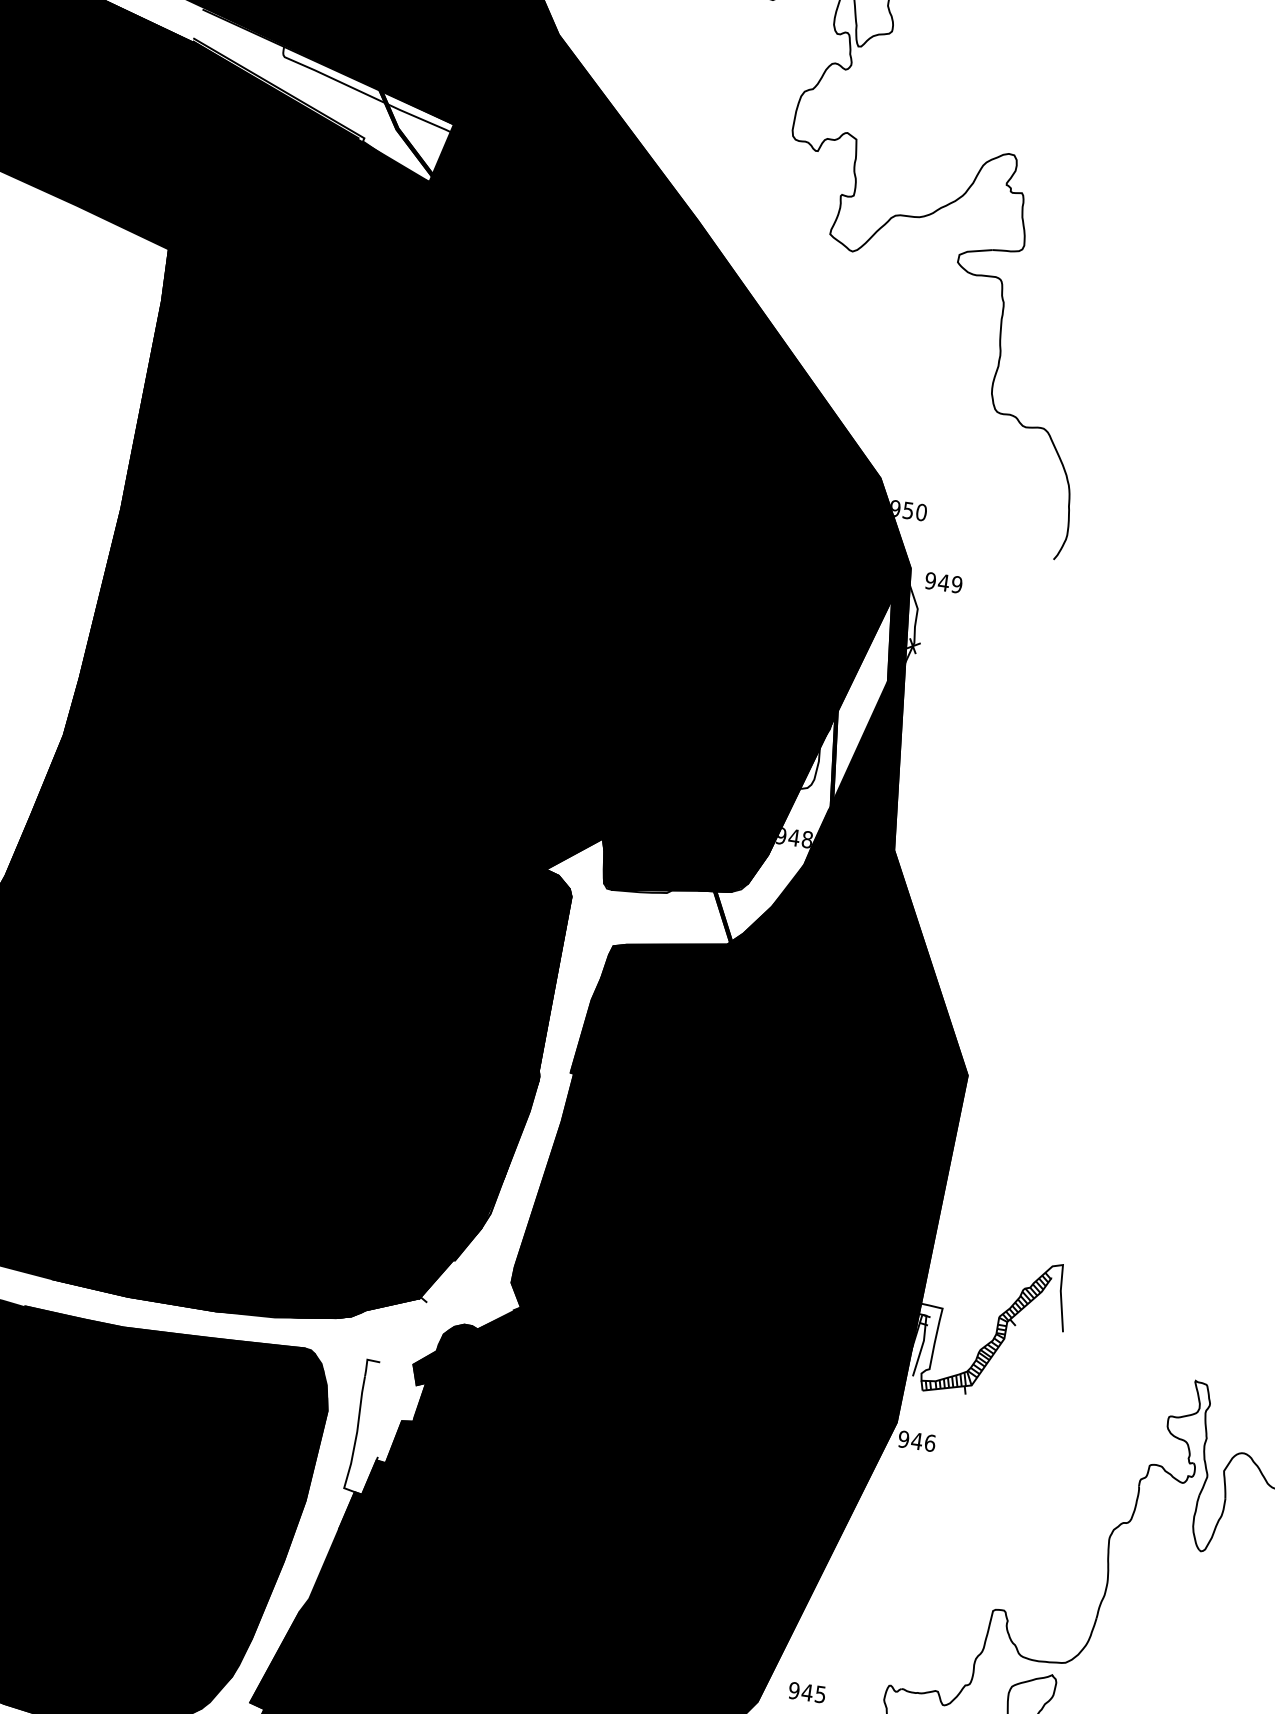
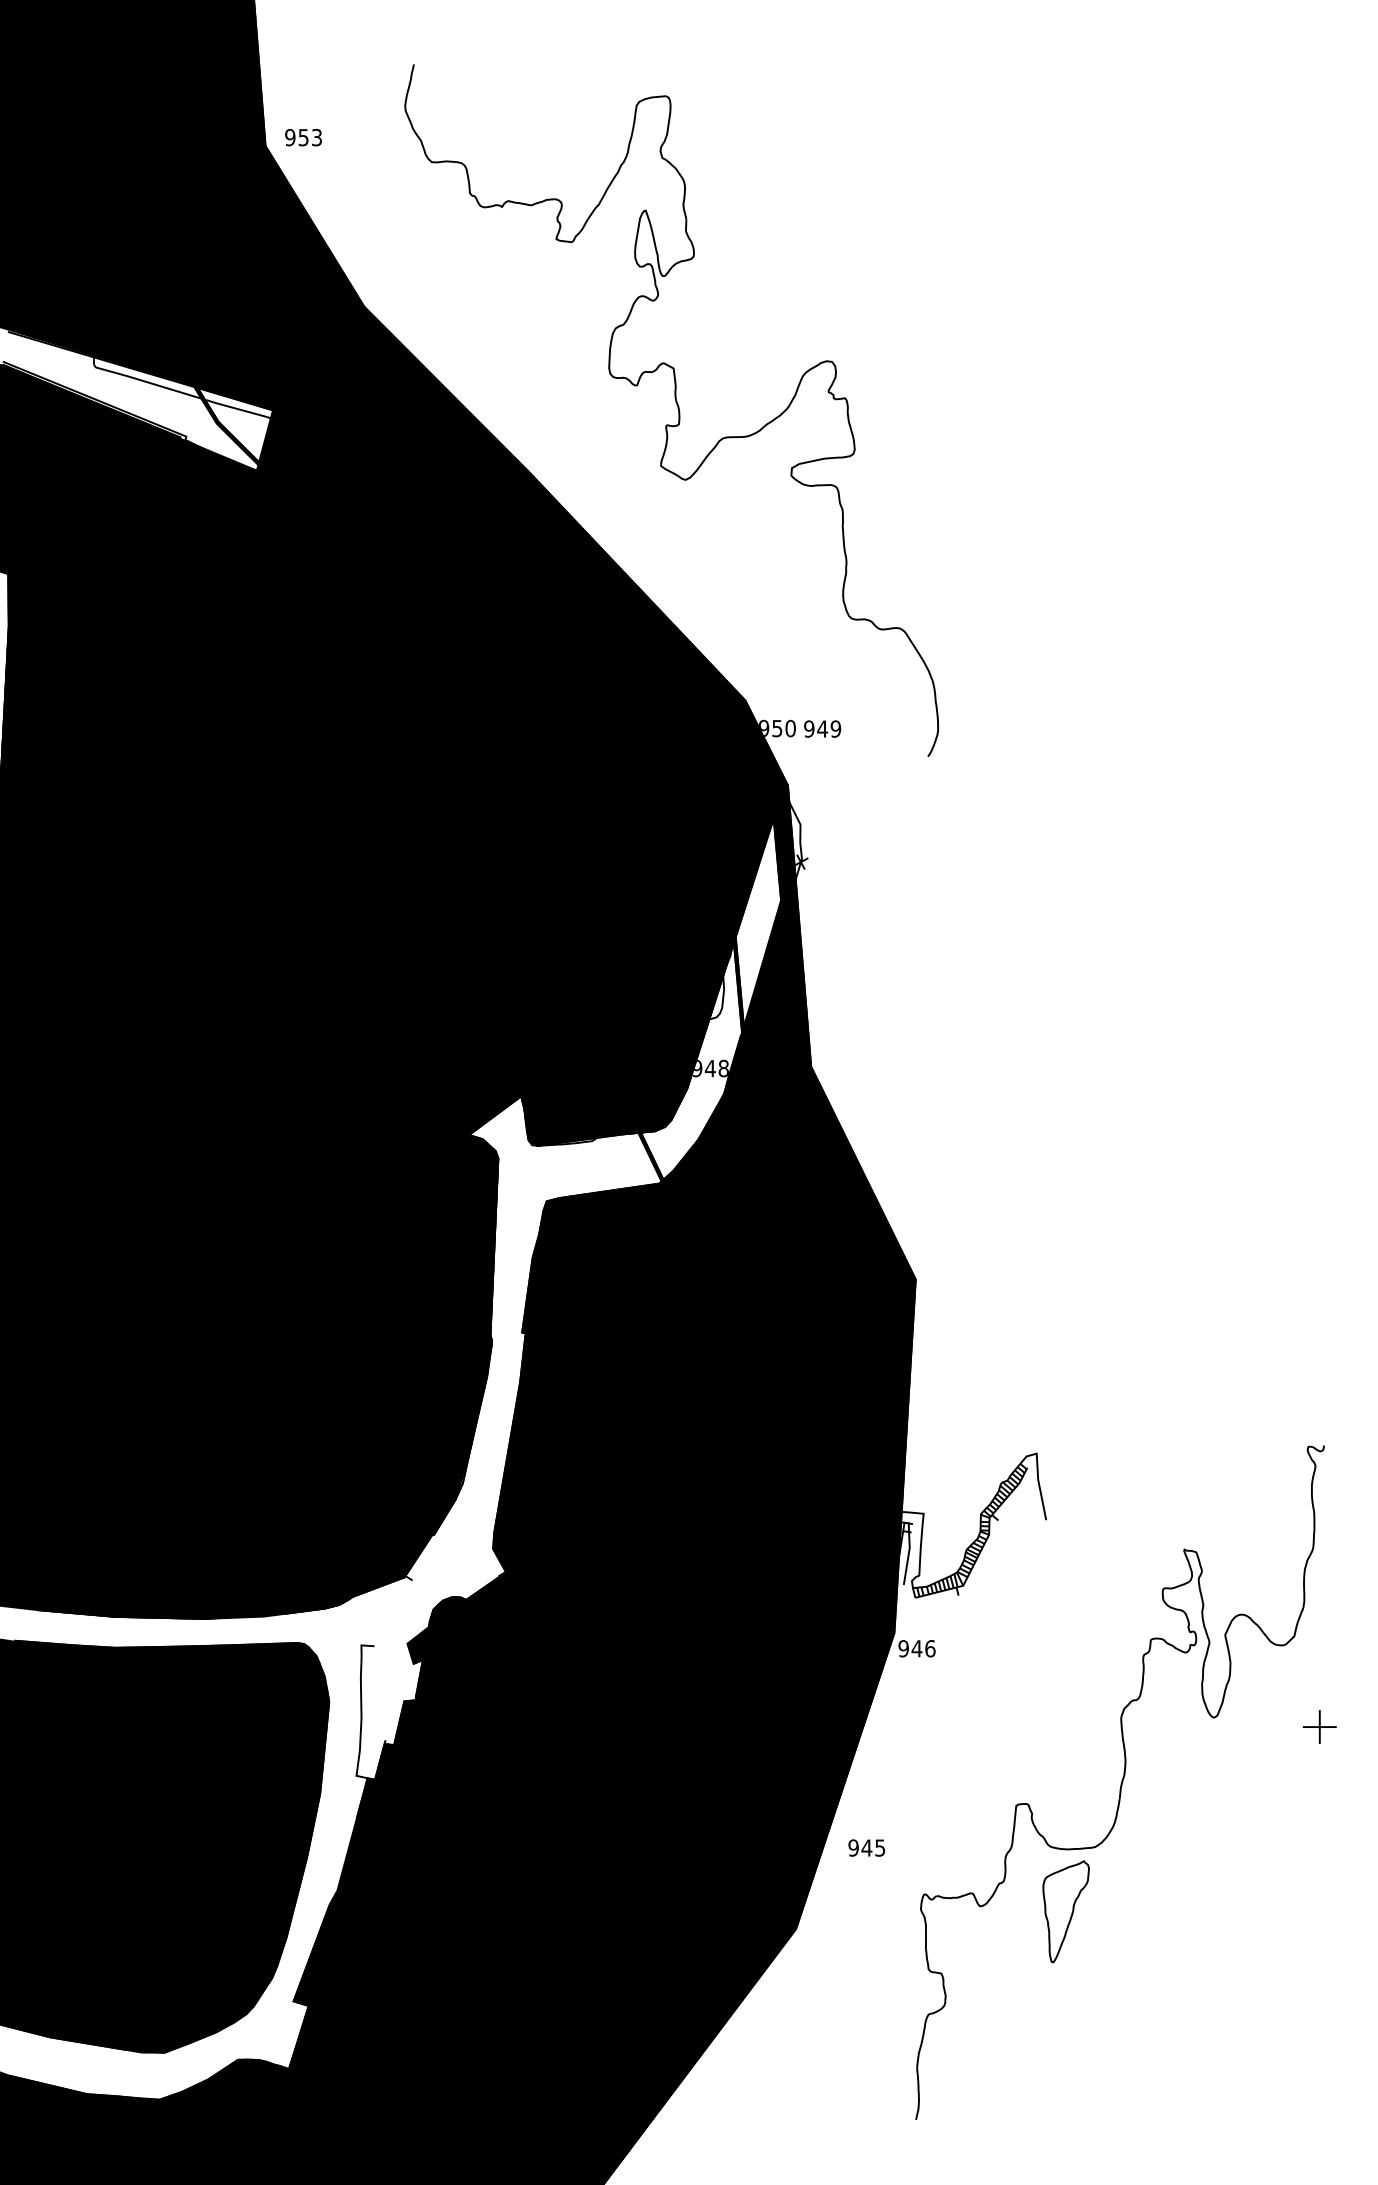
text: (943, 582) -> (822, 728), moved
text: (807, 1692) -> (866, 1847), moved

